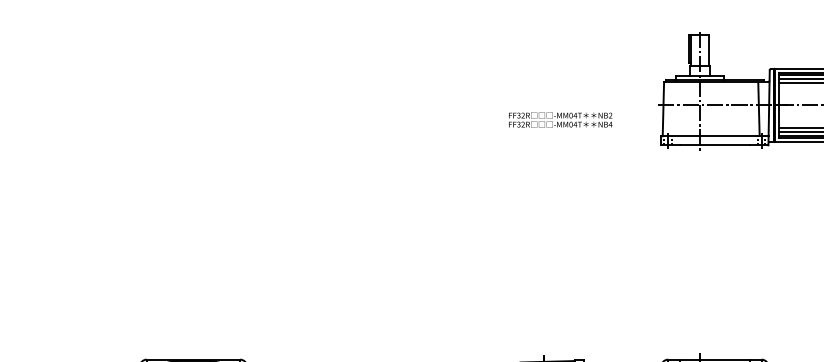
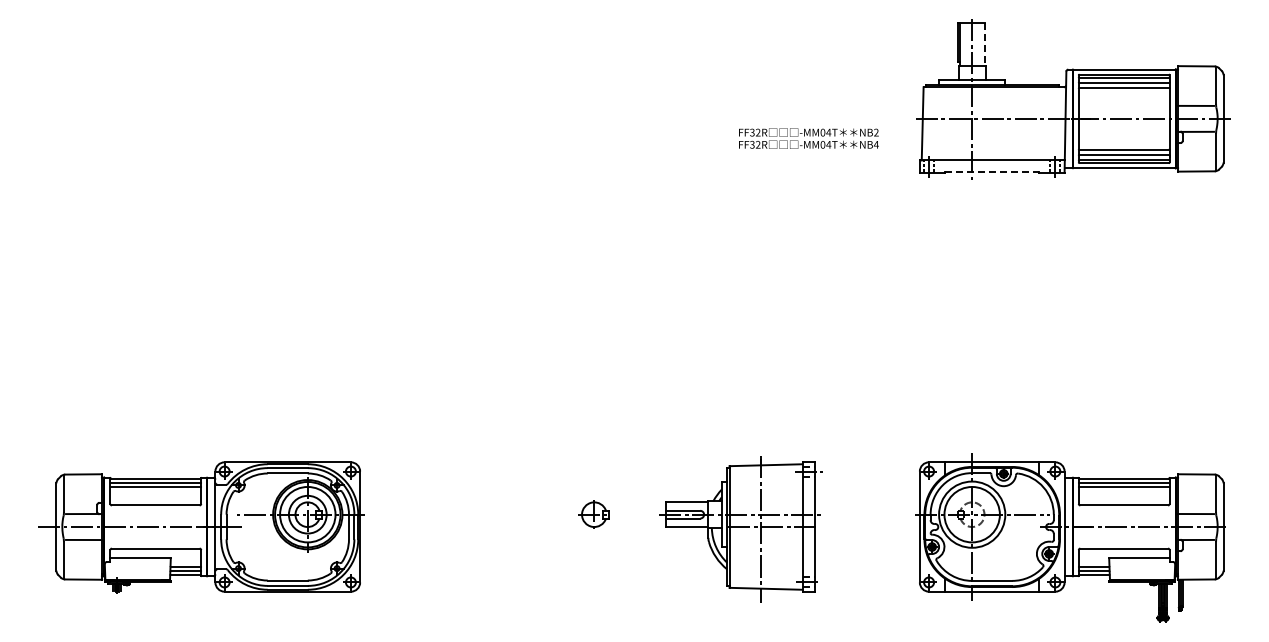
line: (709, 51) -> (984, 45), solid -> dashed
line: (758, 108) -> (1051, 123), removed
text: (560, 119) -> (808, 138), moved
line: (715, 145) -> (992, 172), solid -> dashed

